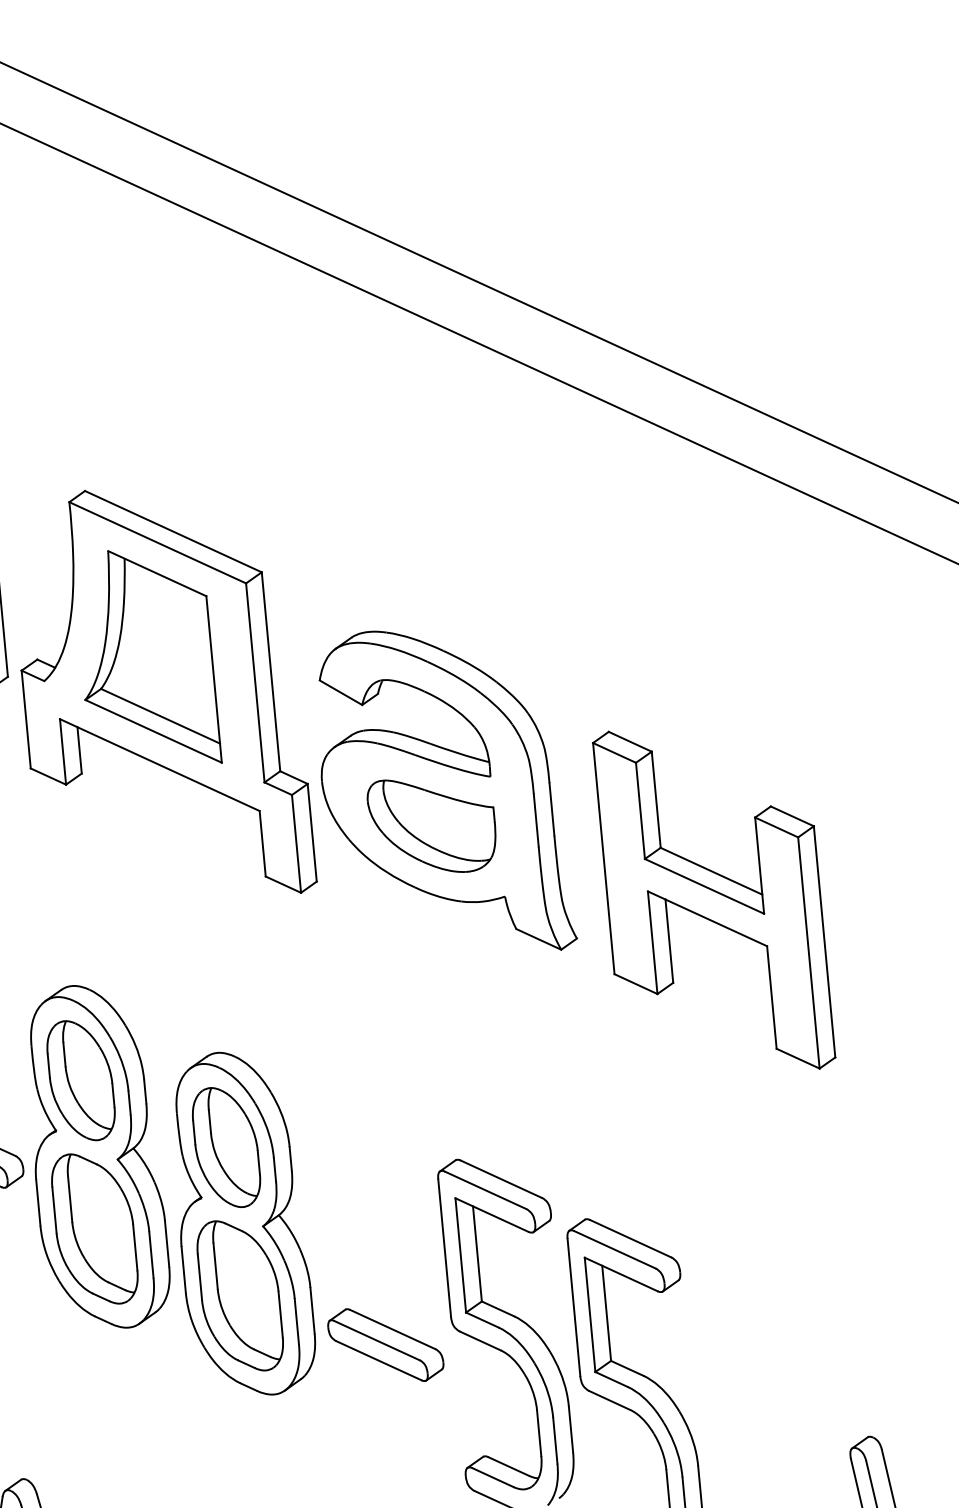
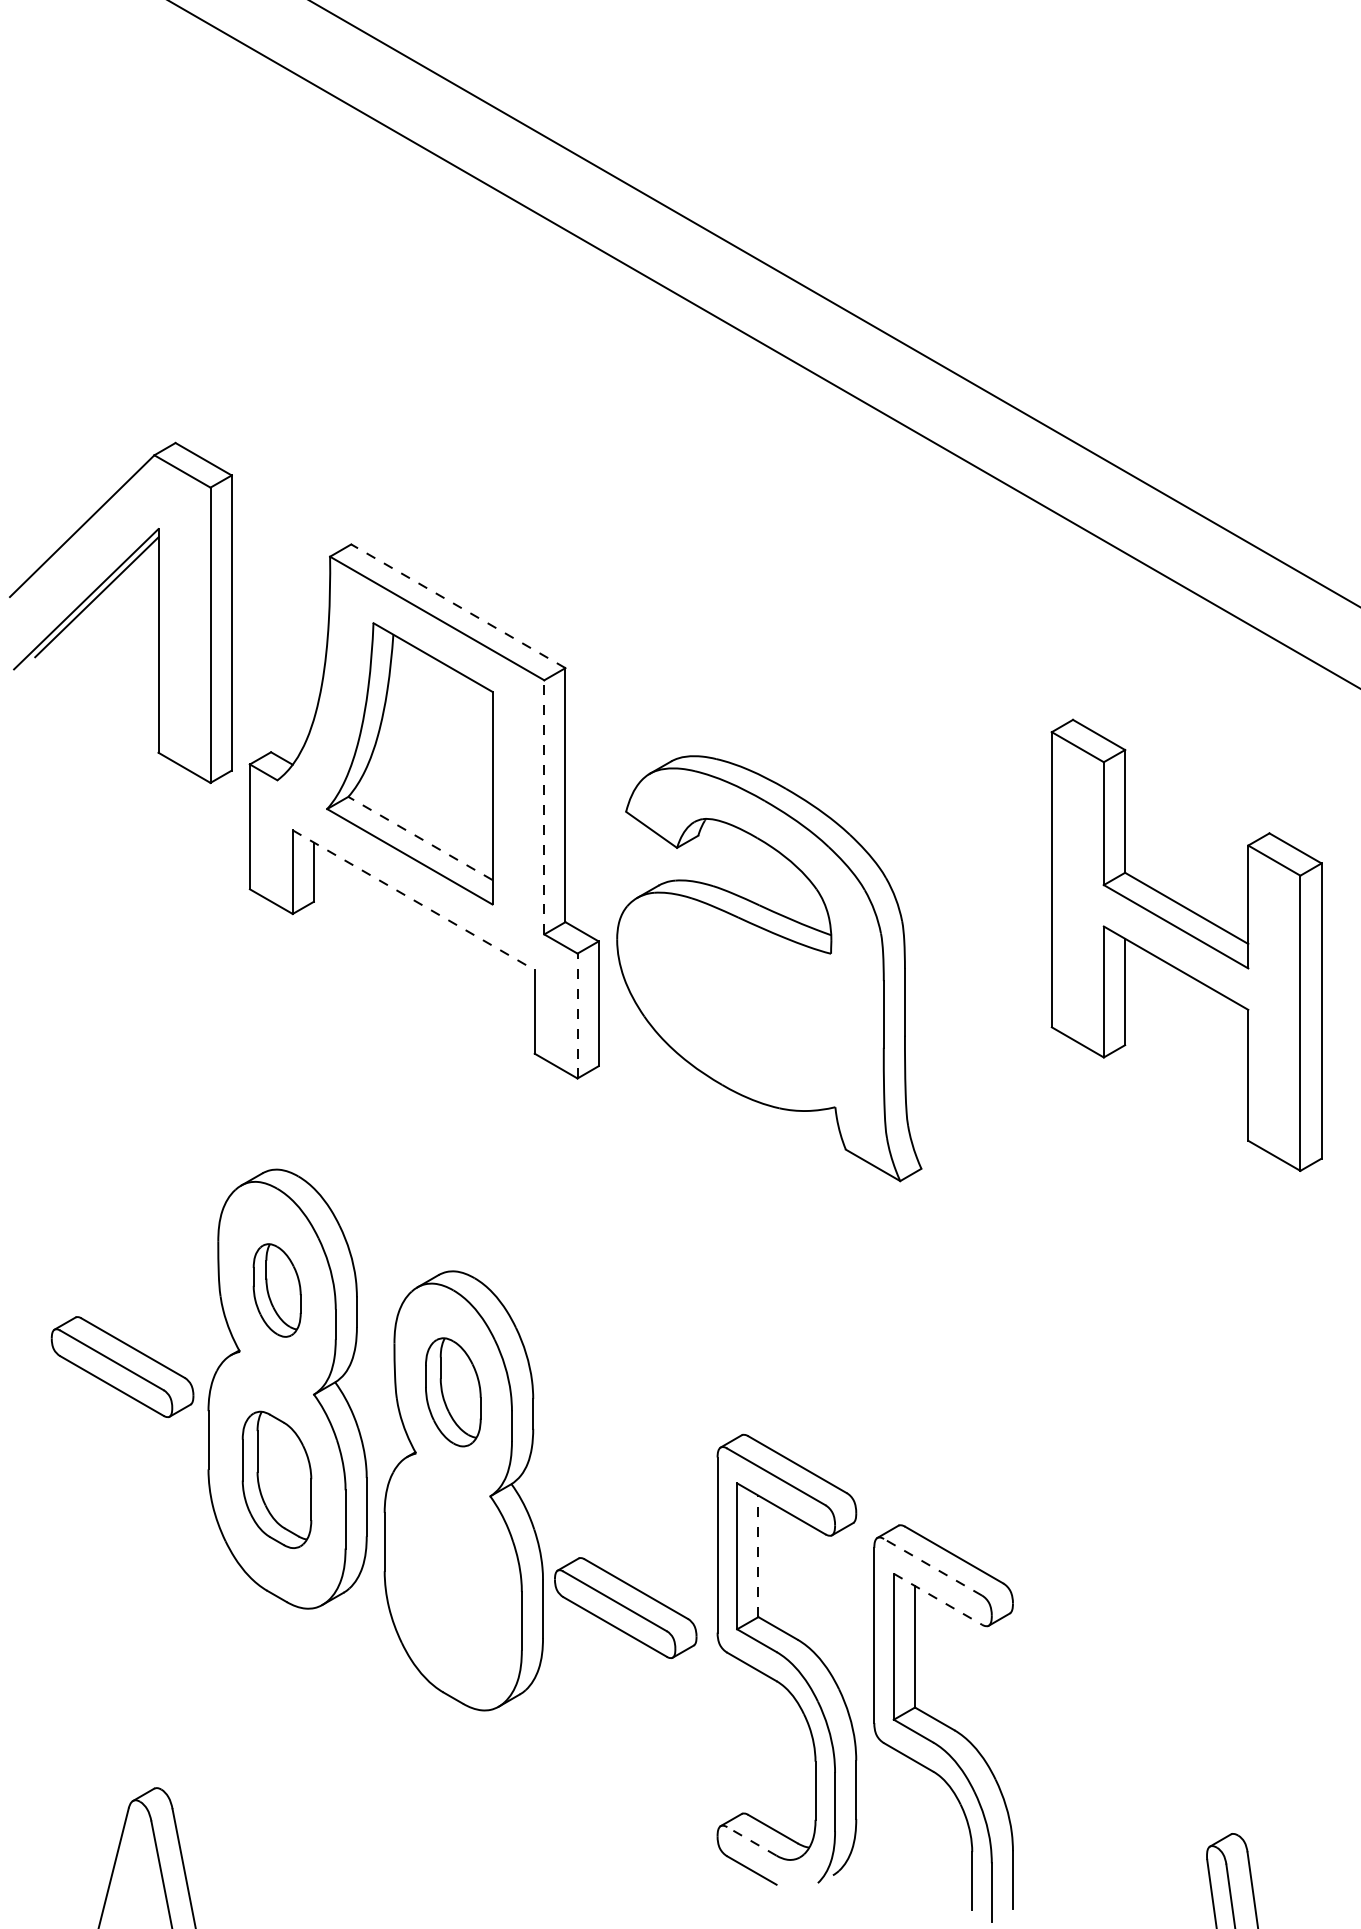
line: (173, 531) -> (458, 606), solid -> dashed
line: (255, 682) -> (544, 806), solid -> dashed
line: (160, 716) -> (420, 838), solid -> dashed
line: (159, 765) -> (413, 900), solid -> dashed
part: (432, 825) -> (751, 1008), removed
line: (296, 843) -> (577, 1015), solid -> dashed
part: (713, 899) -> (1186, 944), moved
part: (81, 1080) -> (277, 1290), size x0.6
part: (226, 1147) -> (453, 1392), size x0.7
part: (94, 1228) -> (276, 1479), size x0.7
line: (615, 1249) -> (933, 1567), solid -> dashed
line: (477, 1254) -> (758, 1556), solid -> dashed
line: (620, 1274) -> (937, 1599), solid -> dashed
part: (240, 1295) -> (453, 1581), removed
part: (385, 1344) -> (625, 1607), moved
line: (492, 1477) -> (751, 1841), solid -> dashed

